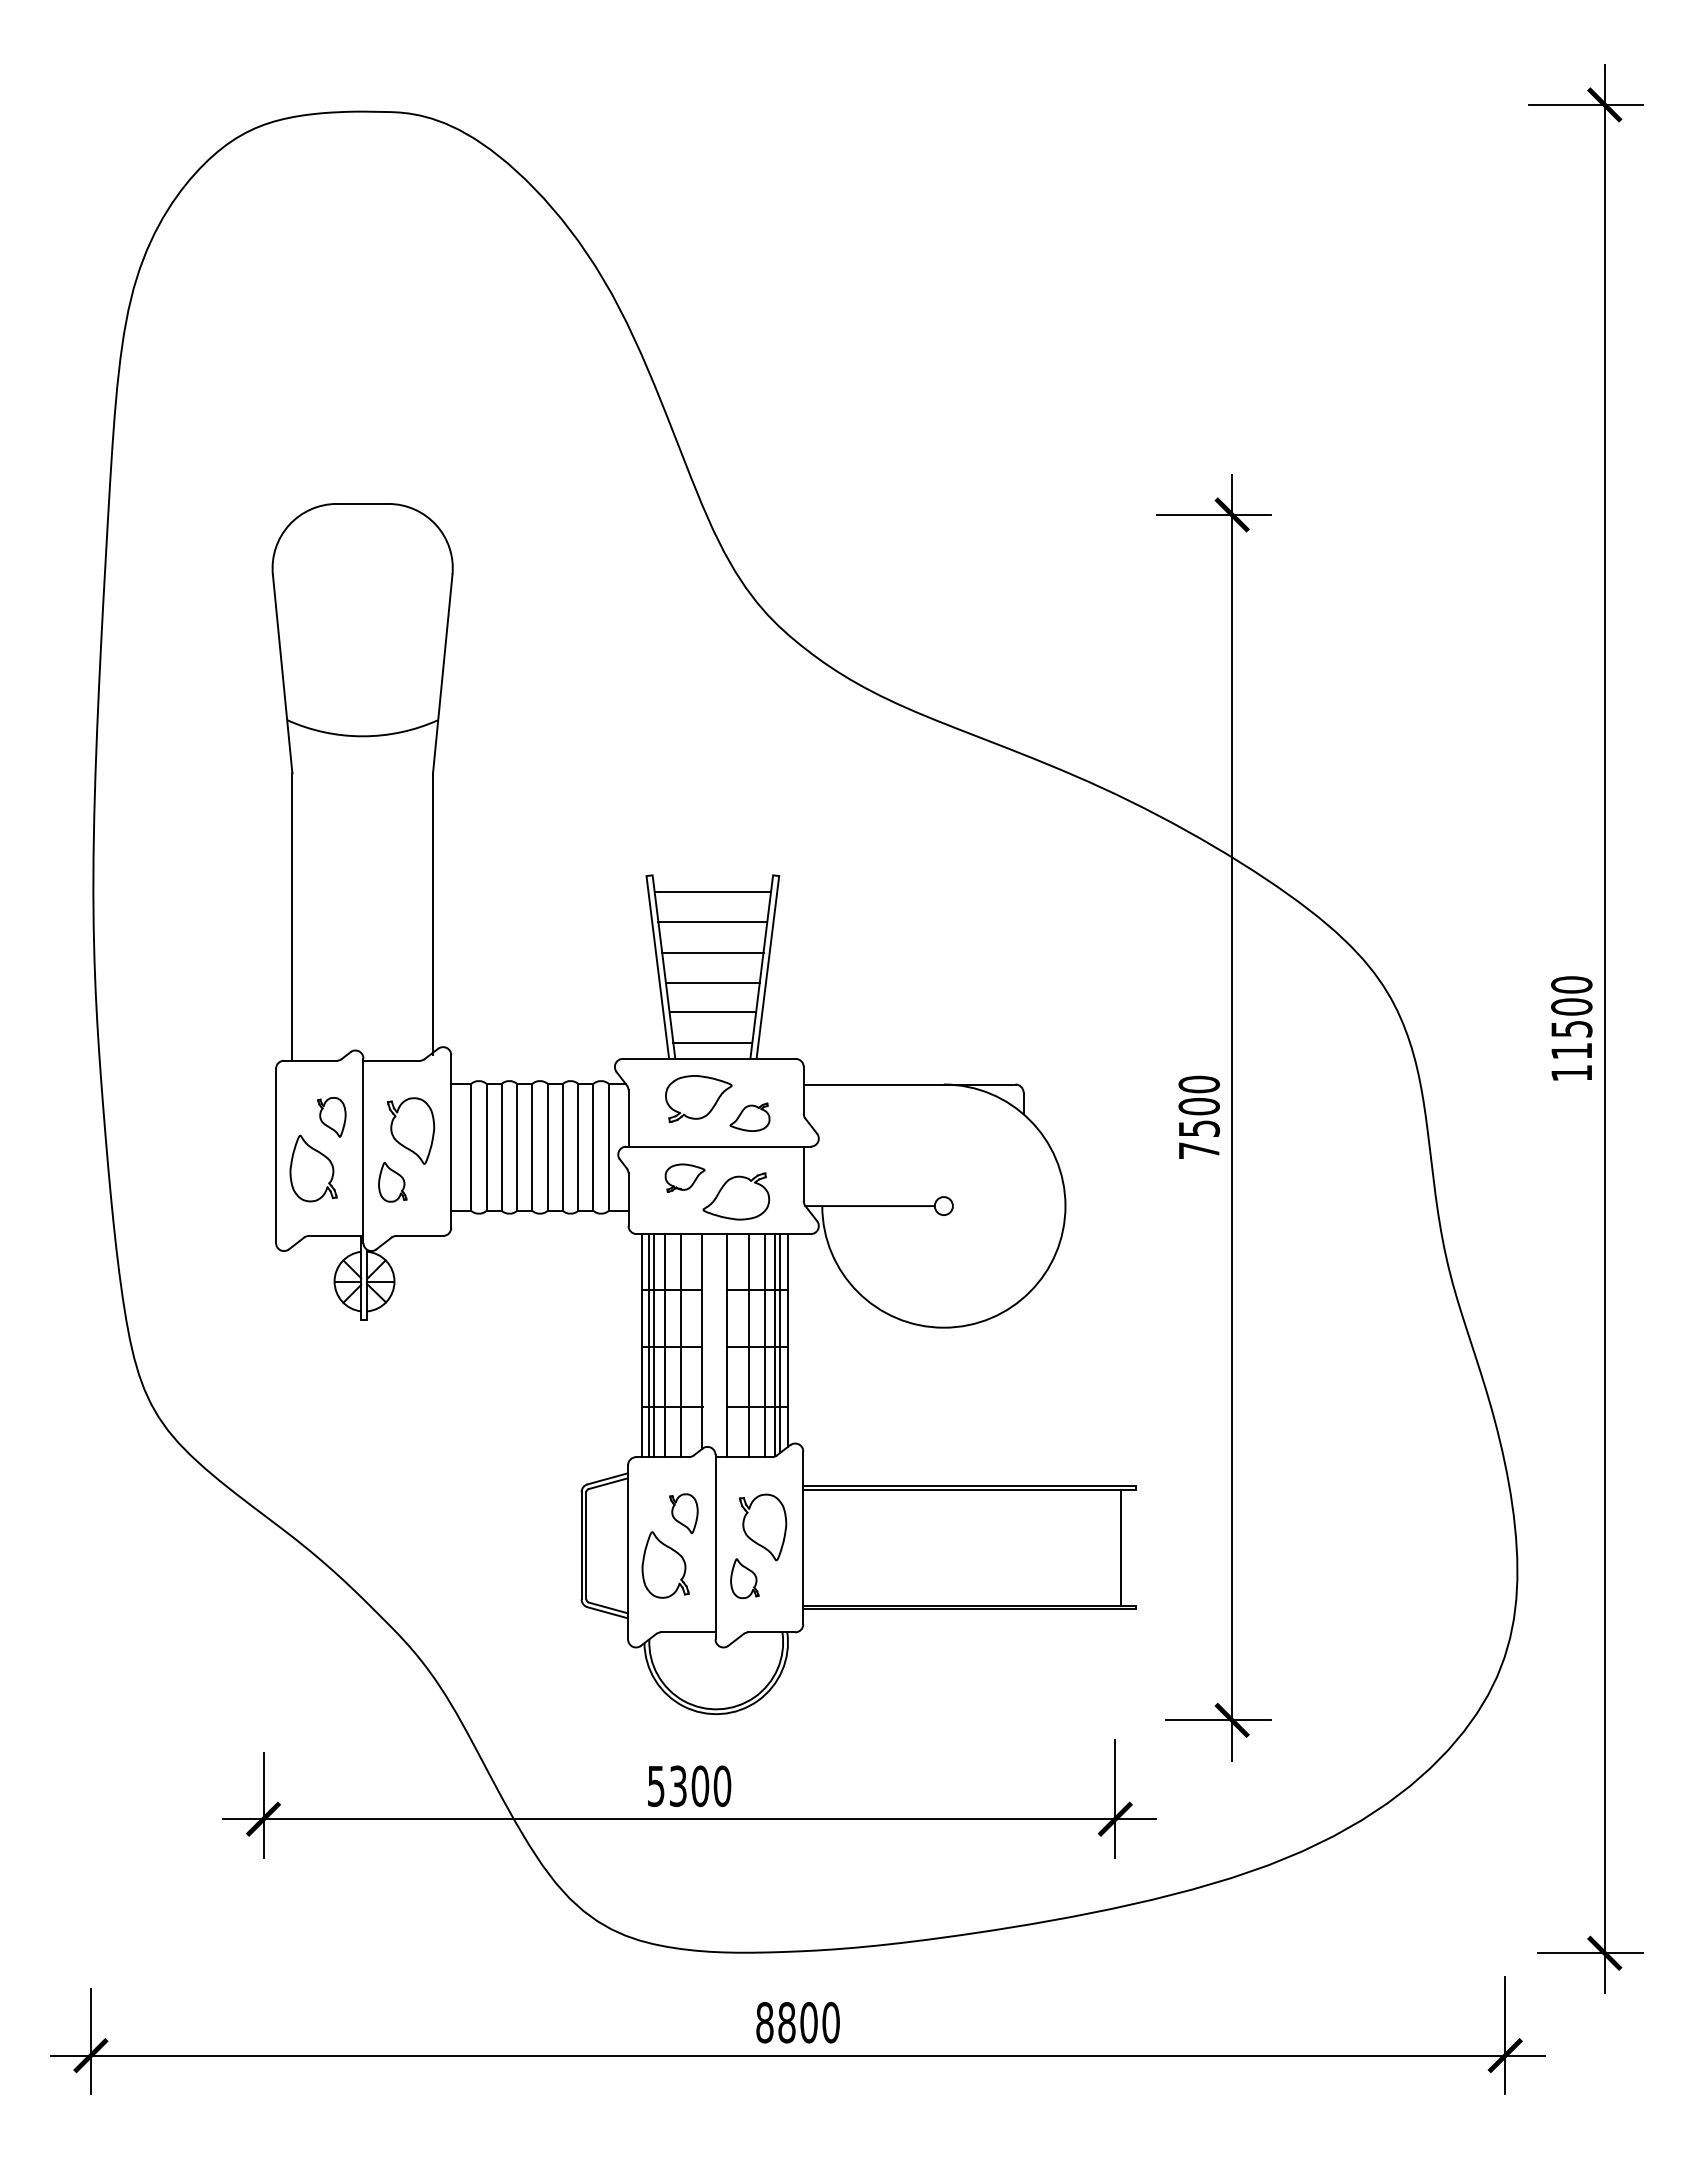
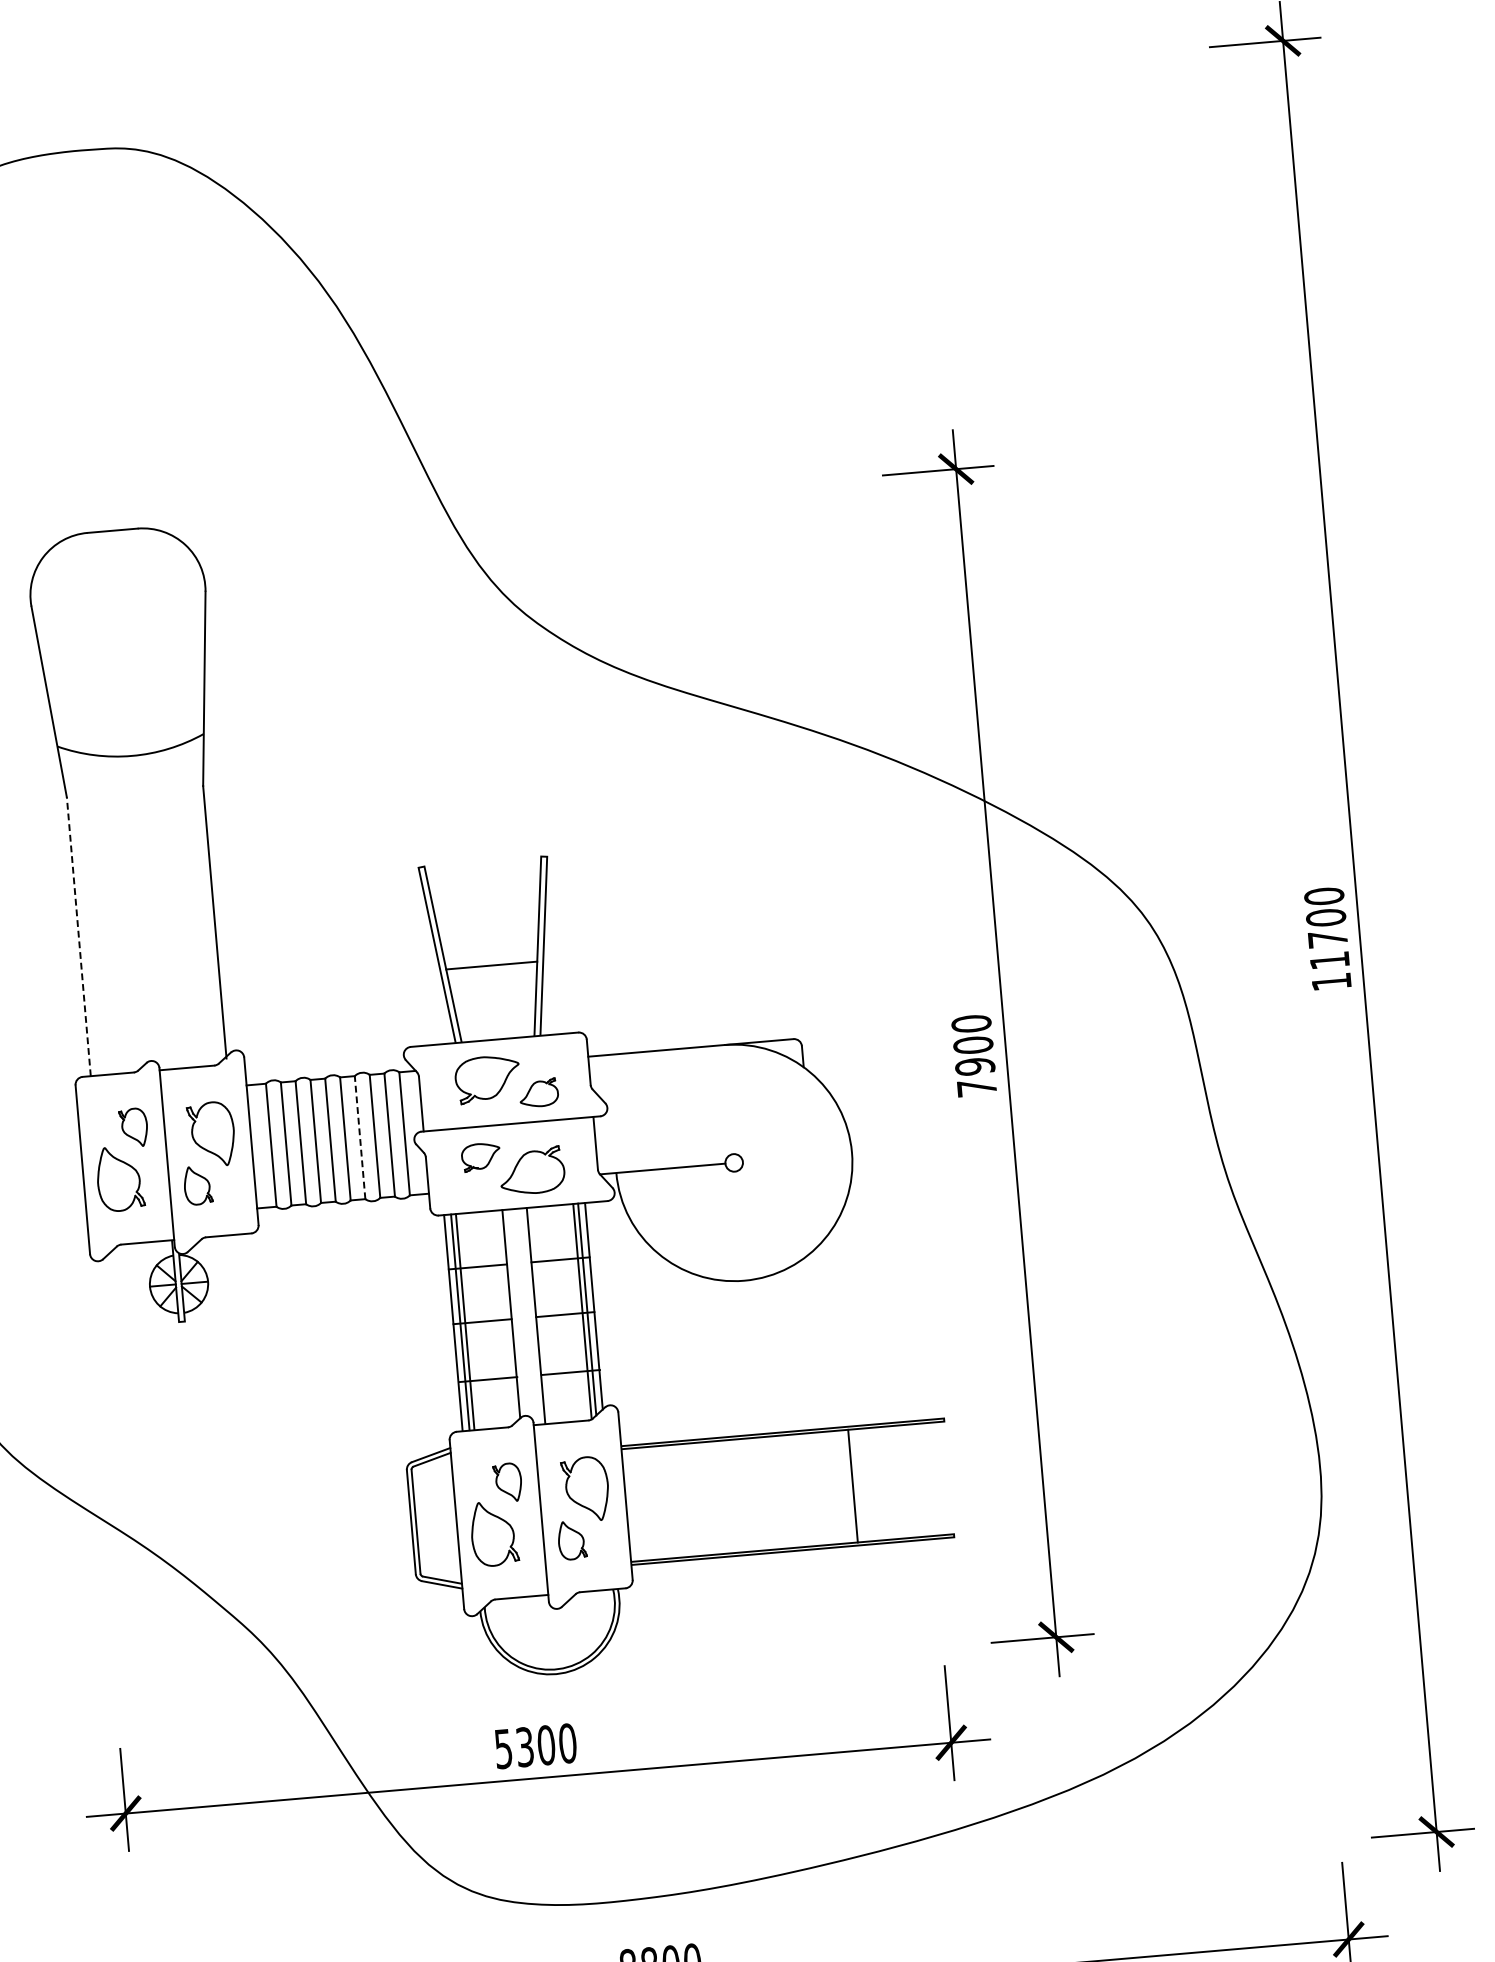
line: (712, 891) -> (483, 877), removed
line: (292, 916) -> (78, 936), solid -> dashed
line: (712, 922) -> (486, 907), removed
line: (712, 952) -> (488, 936), removed
line: (712, 1012) -> (493, 994), removed
text: (1571, 1029) -> (1327, 939), 11500 -> 11700
line: (712, 1042) -> (496, 1023), removed
text: (1198, 1128) -> (974, 1066), 7500 -> 7900
line: (562, 1146) -> (359, 1136), solid -> dashed
line: (665, 1345) -> (475, 1321), removed
line: (680, 1345) -> (490, 1319), removed
line: (748, 1345) -> (556, 1314), removed
line: (764, 1345) -> (571, 1312), removed
line: (1121, 1547) -> (853, 1485), moved

